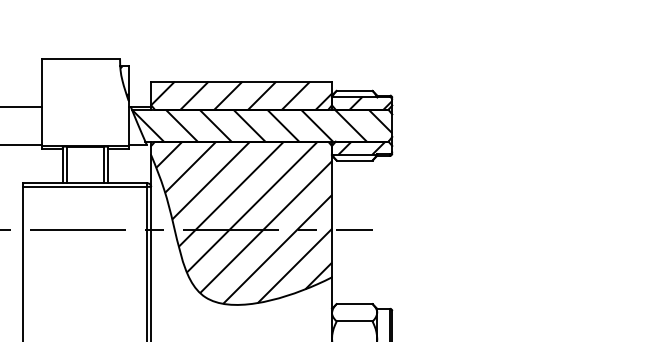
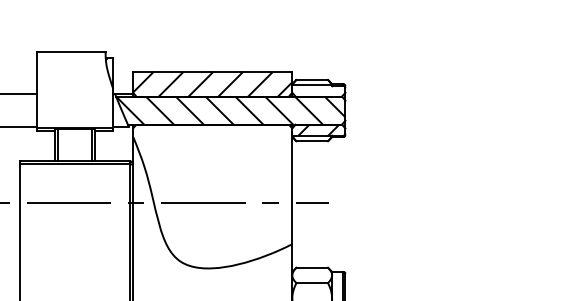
hatch: (370, 102) -> (326, 90), removed
hatch: (243, 222) -> (214, 195), removed

